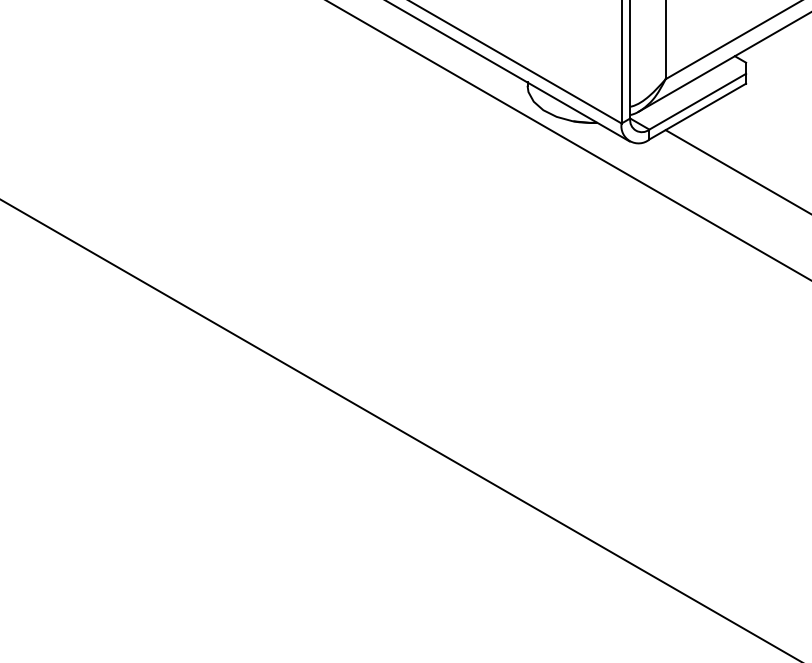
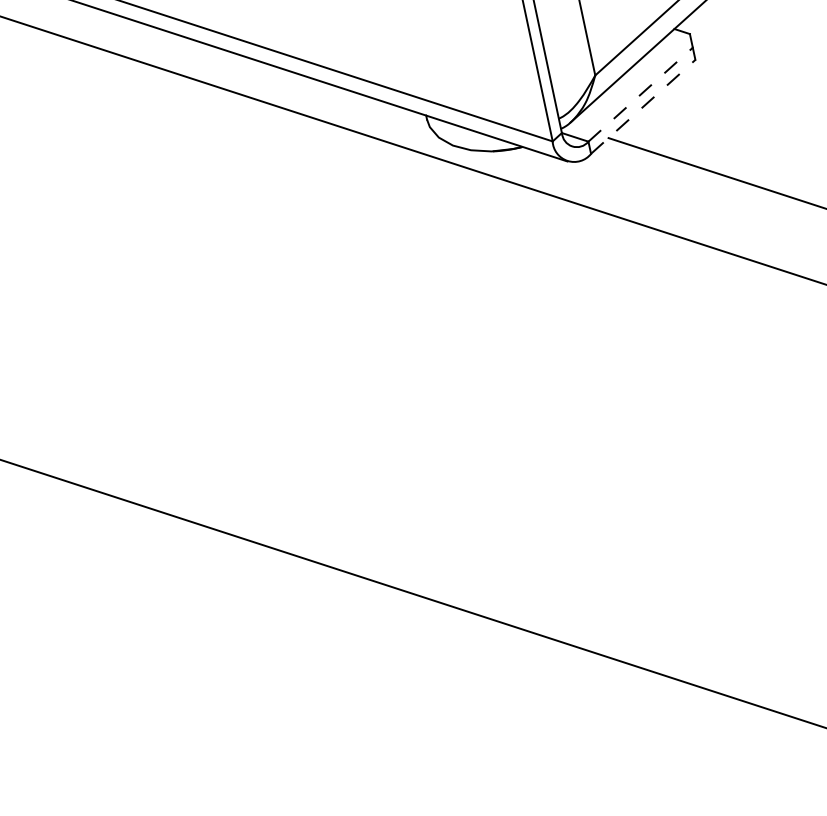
line: (697, 101) -> (640, 94), solid -> dashed
line: (697, 111) -> (642, 106), solid -> dashed

